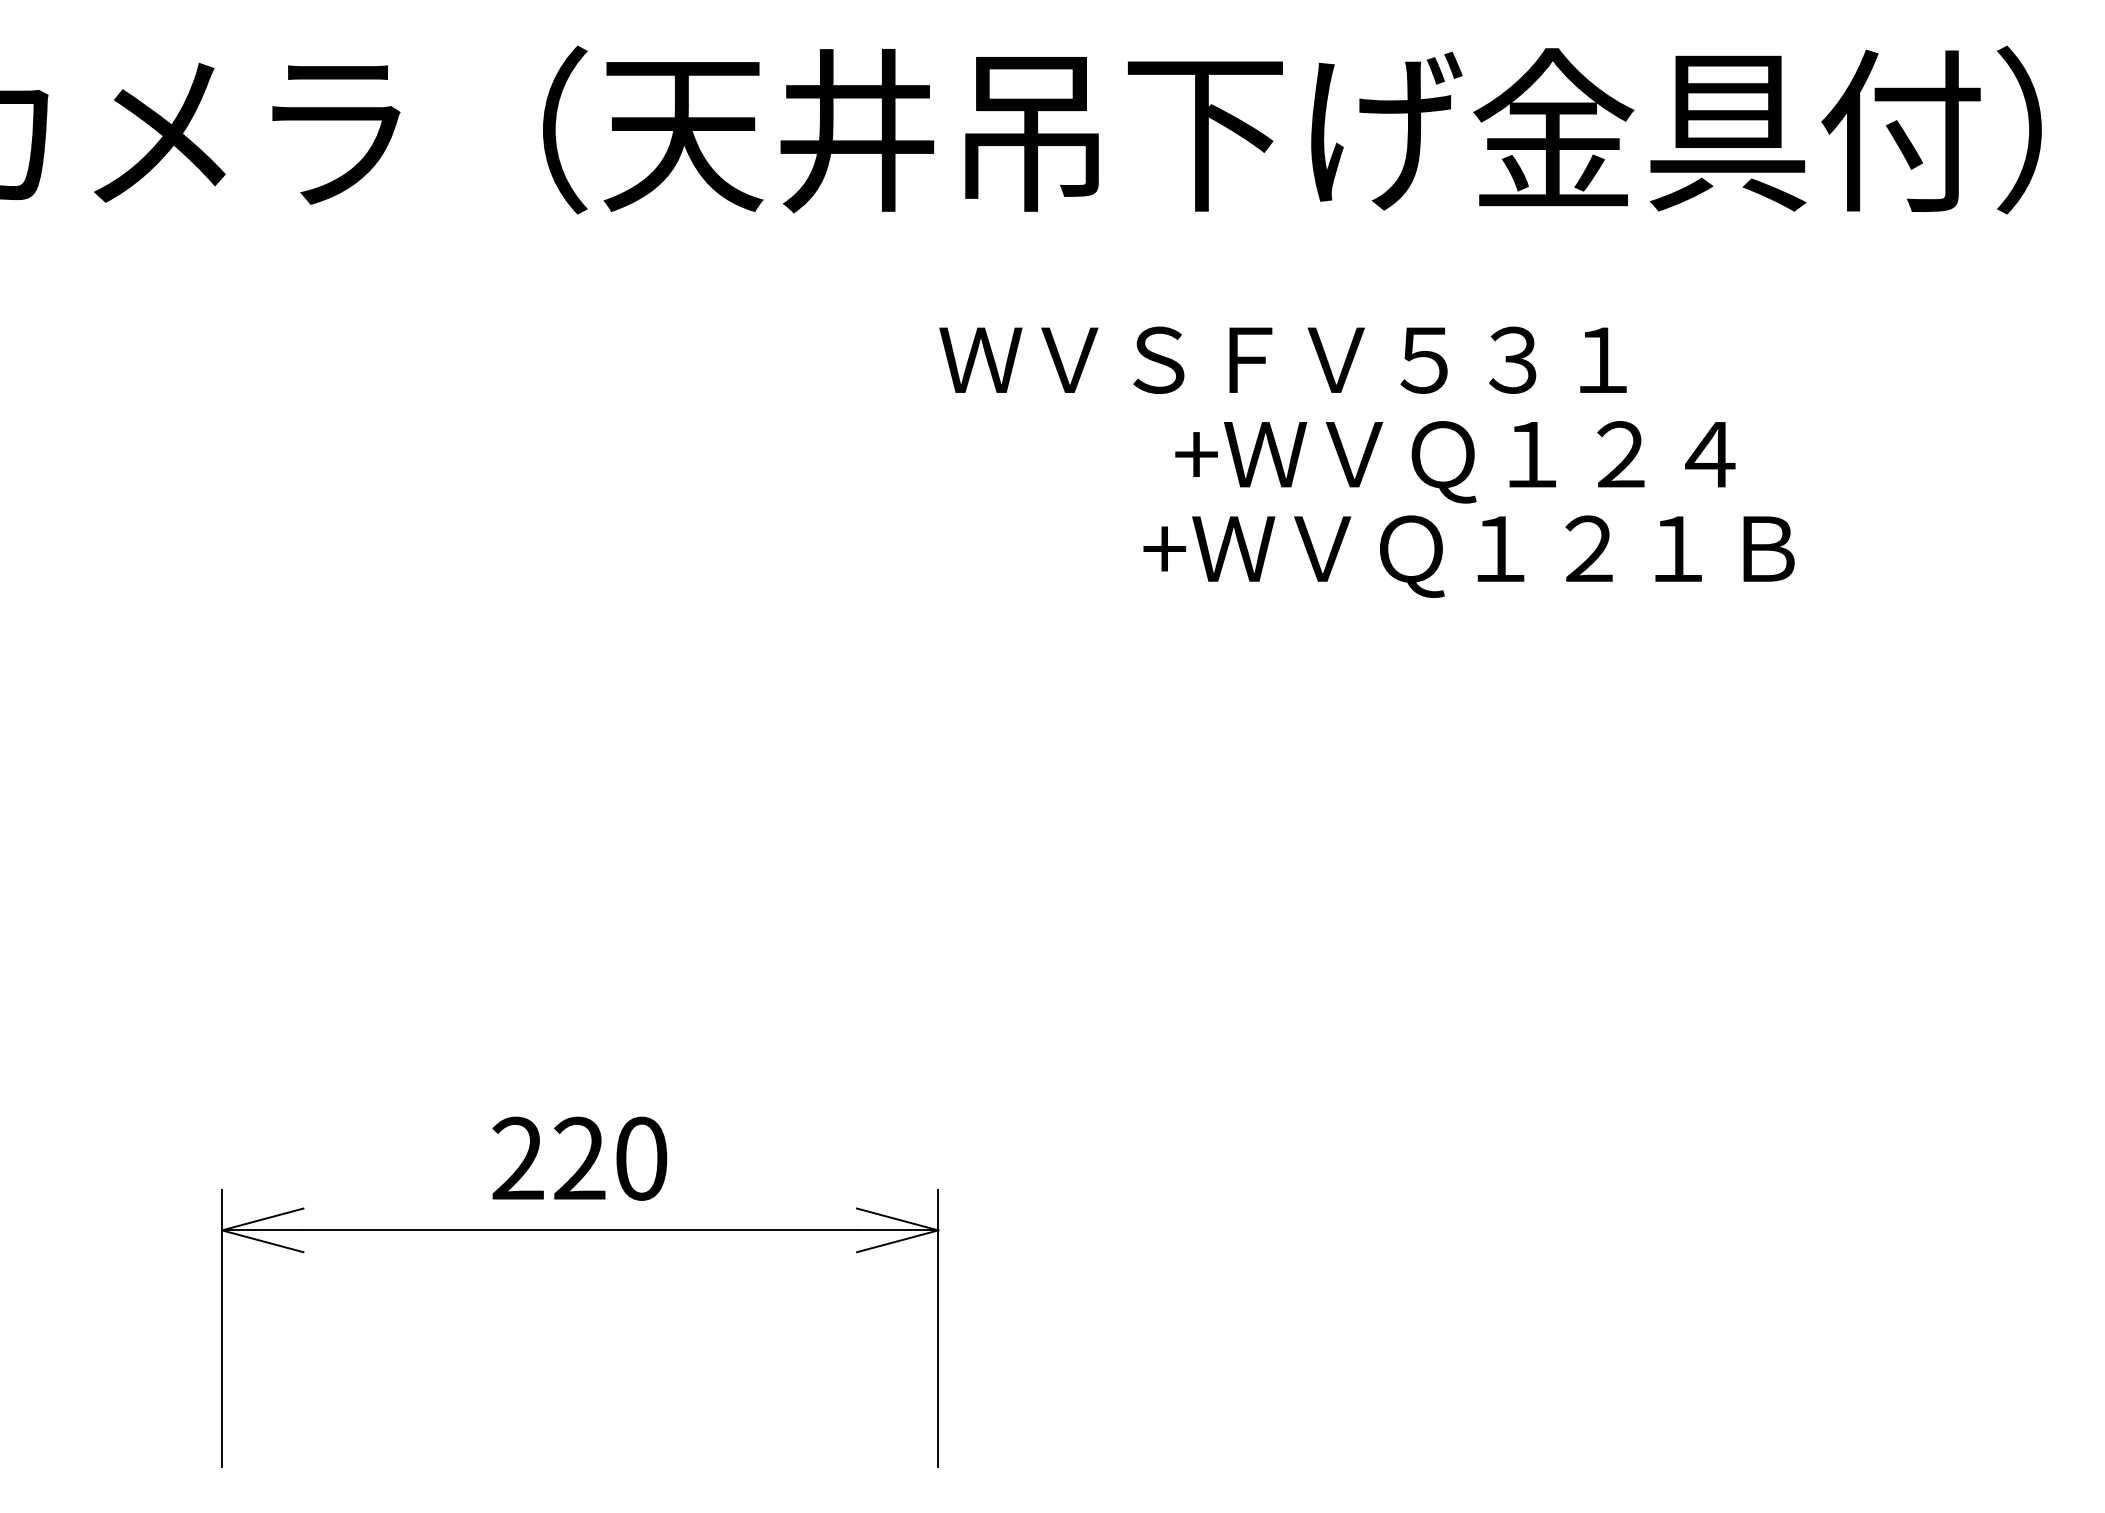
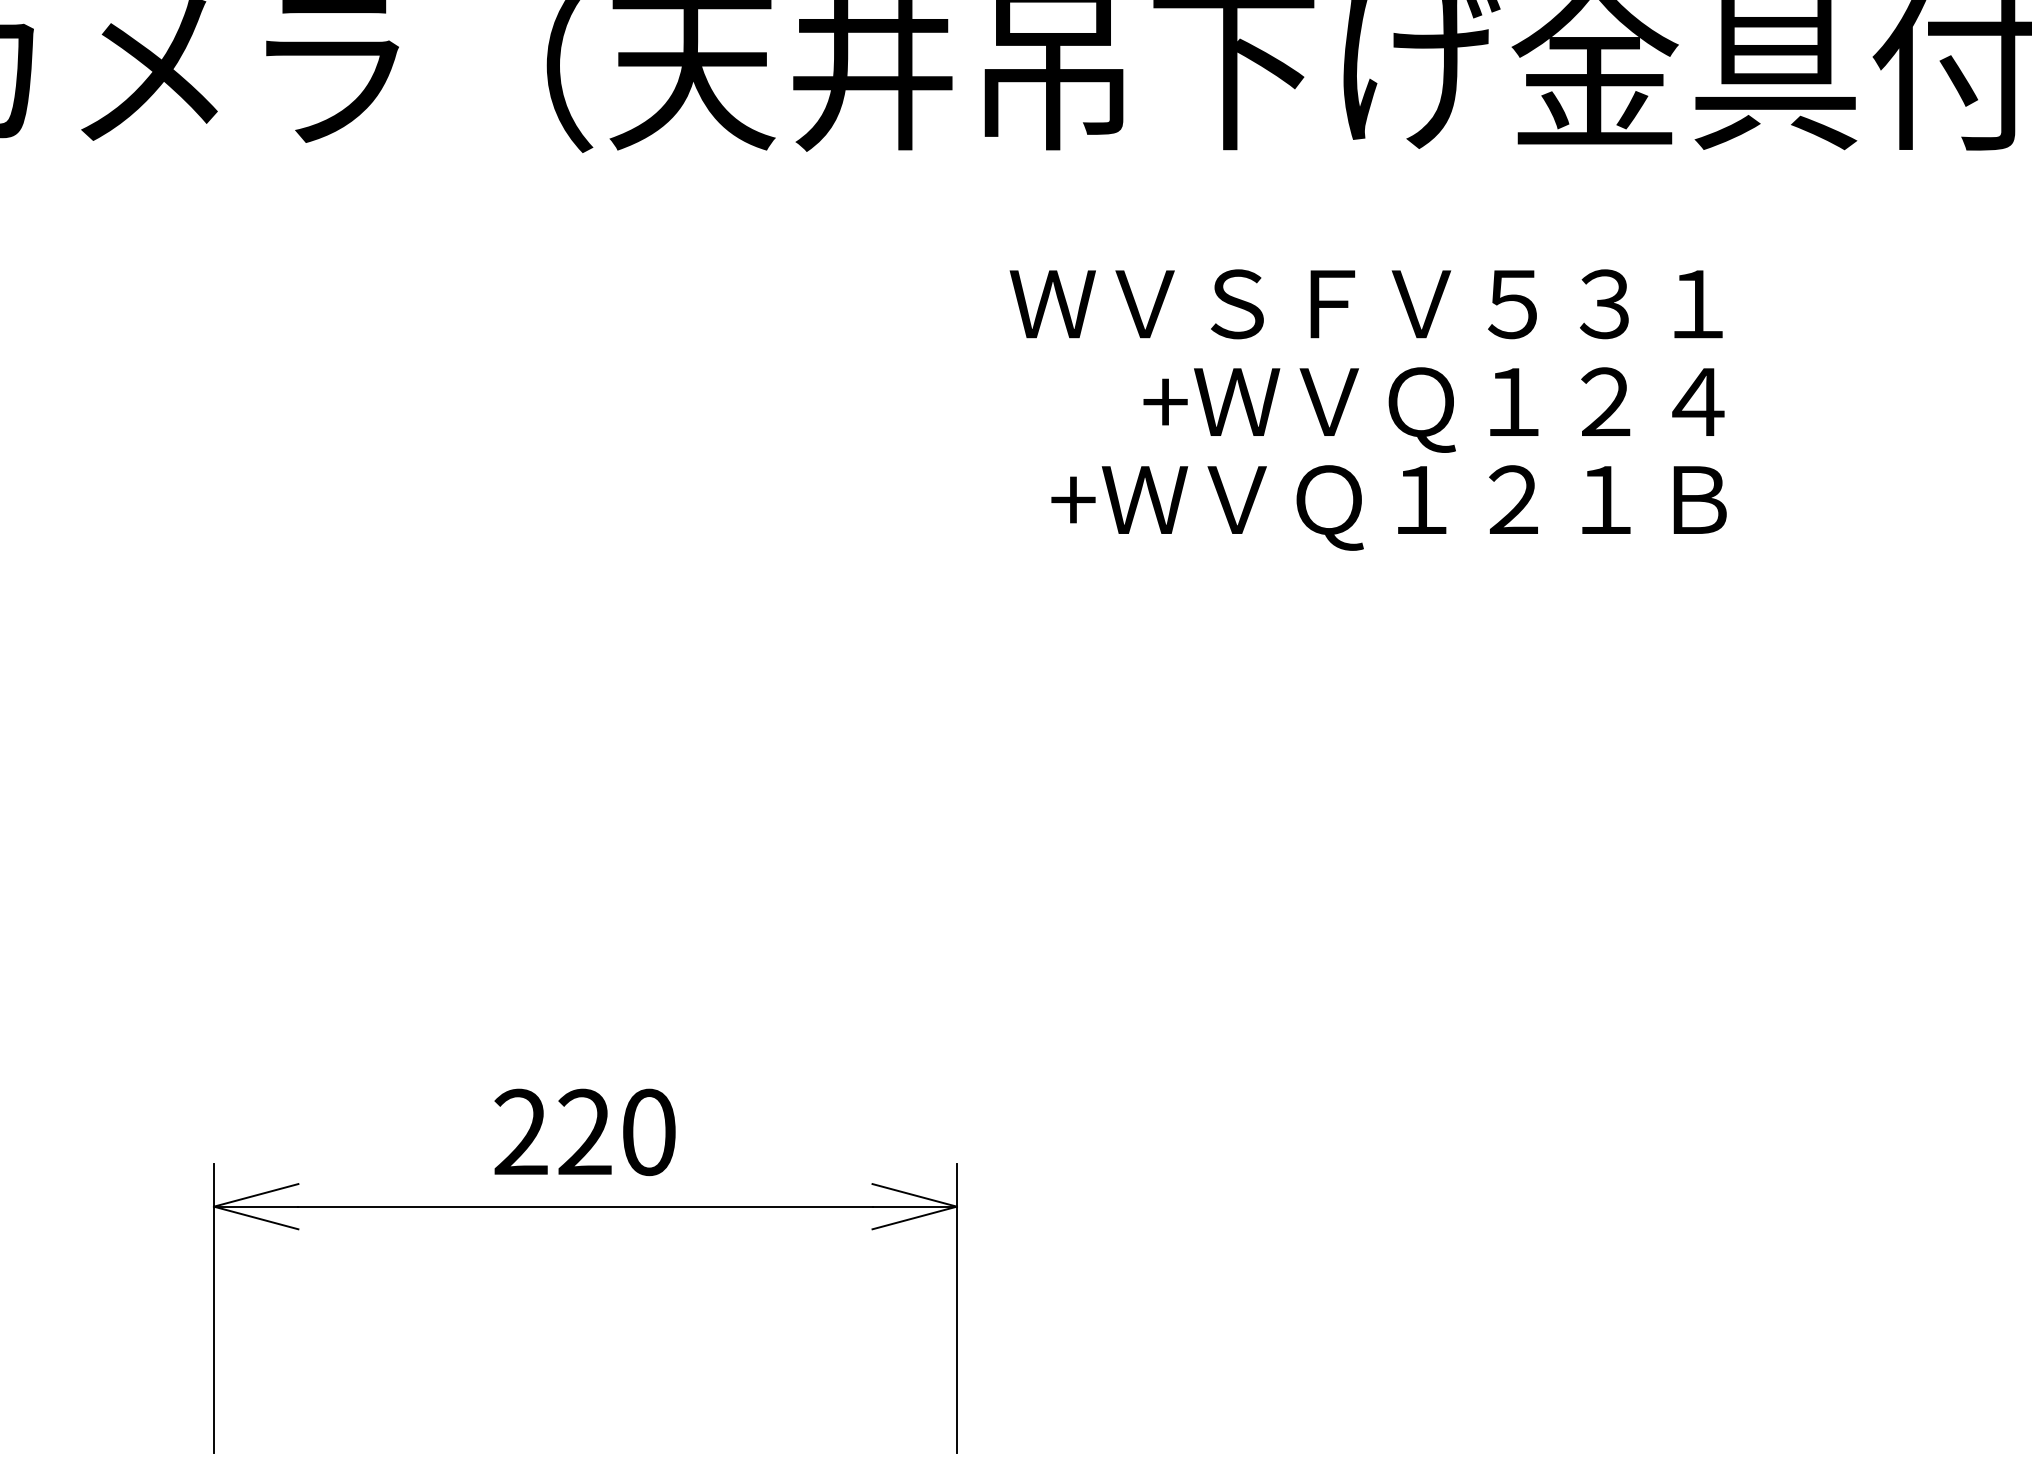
text: (1282, 359) -> (1365, 303), moved
text: (1455, 462) -> (1434, 410), moved
text: (1468, 556) -> (1388, 507), moved

